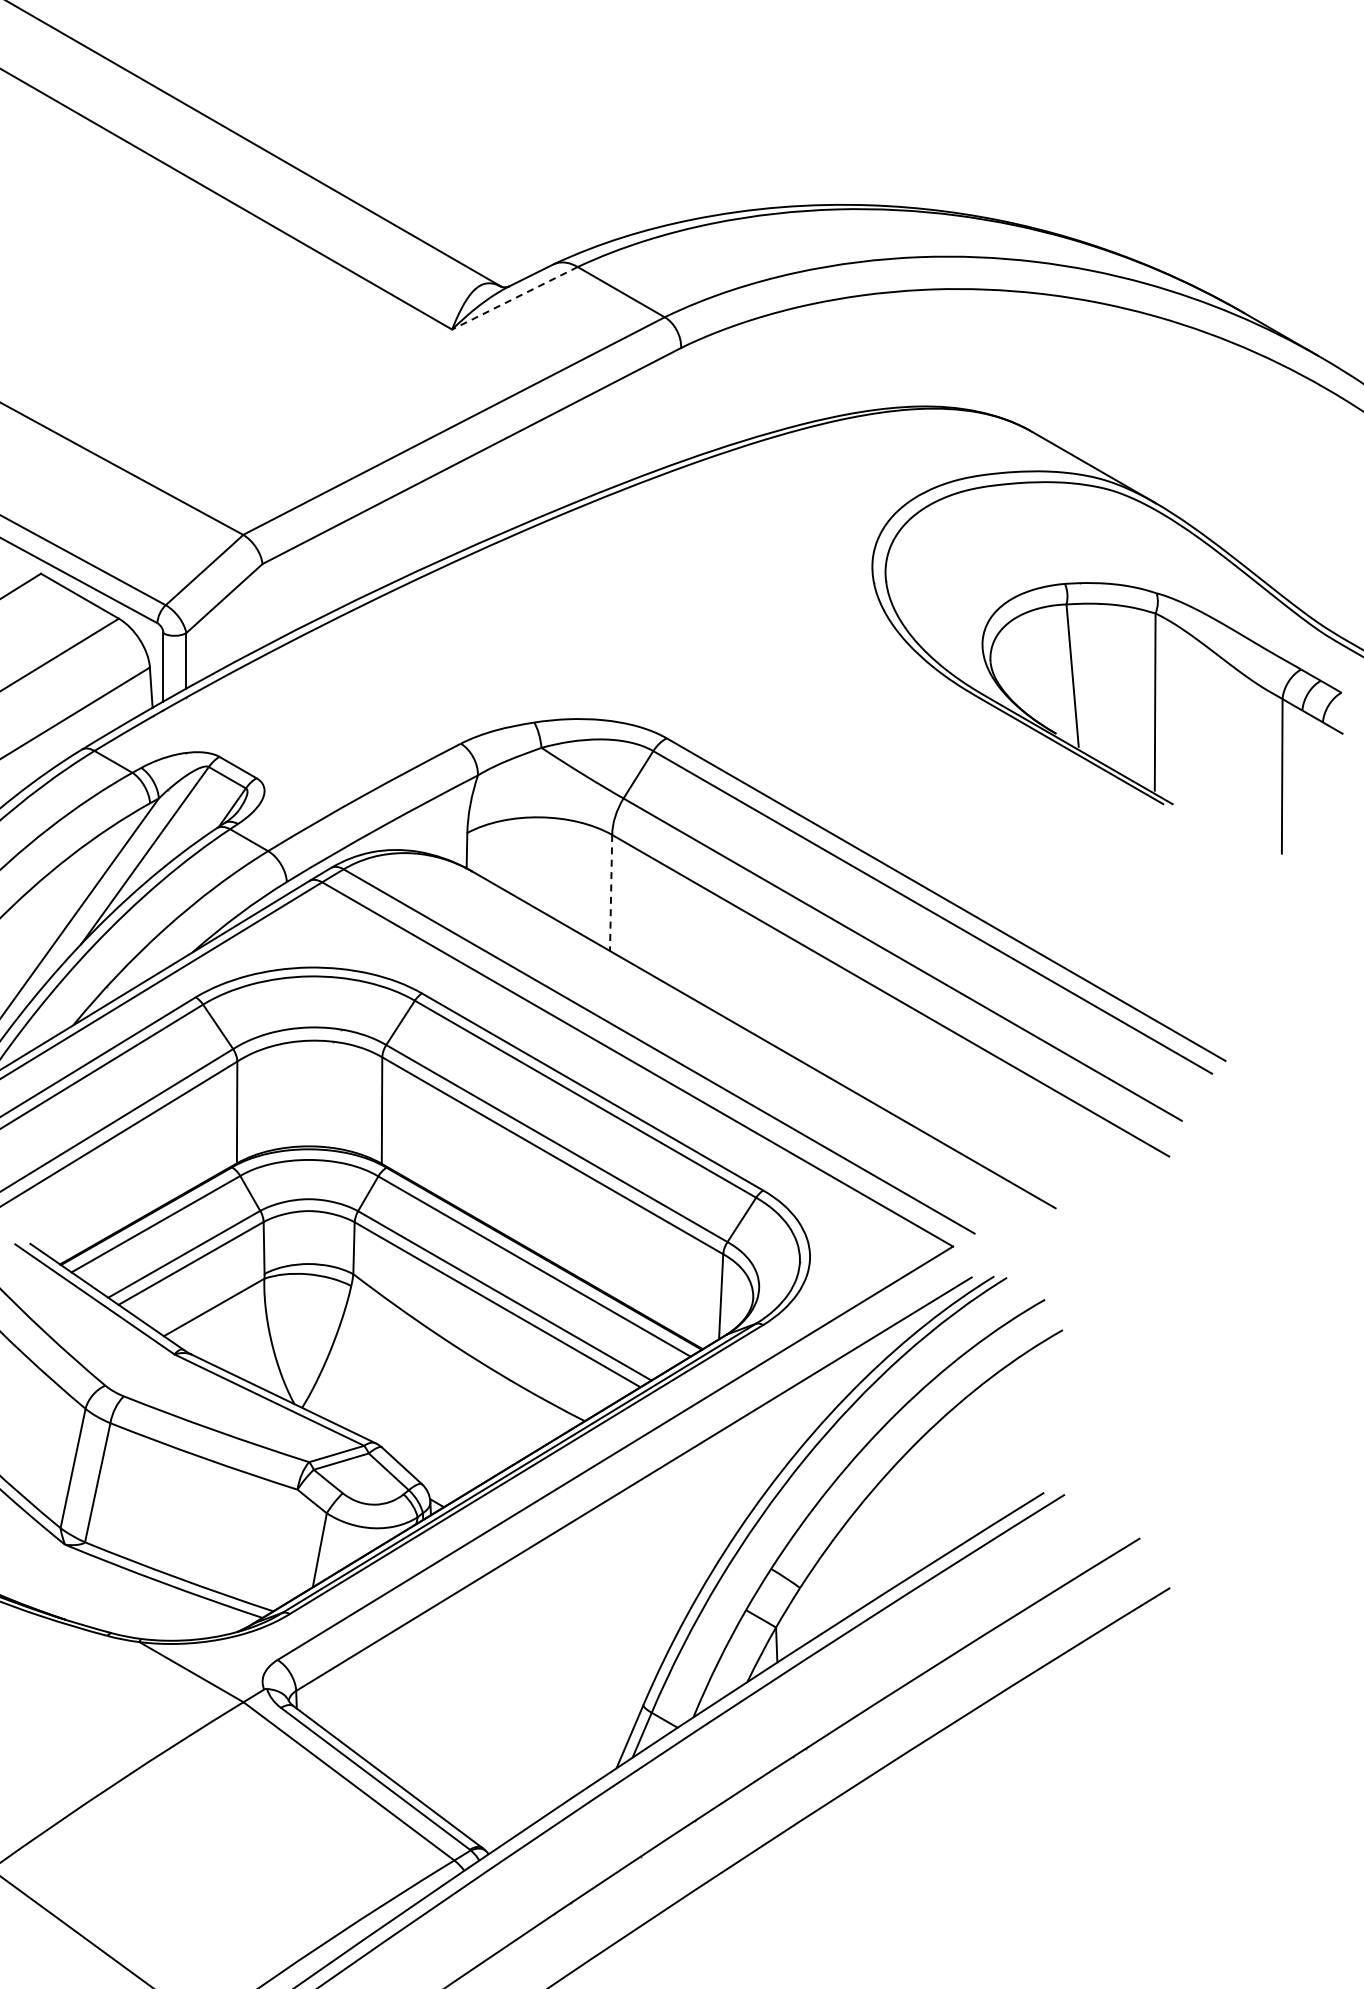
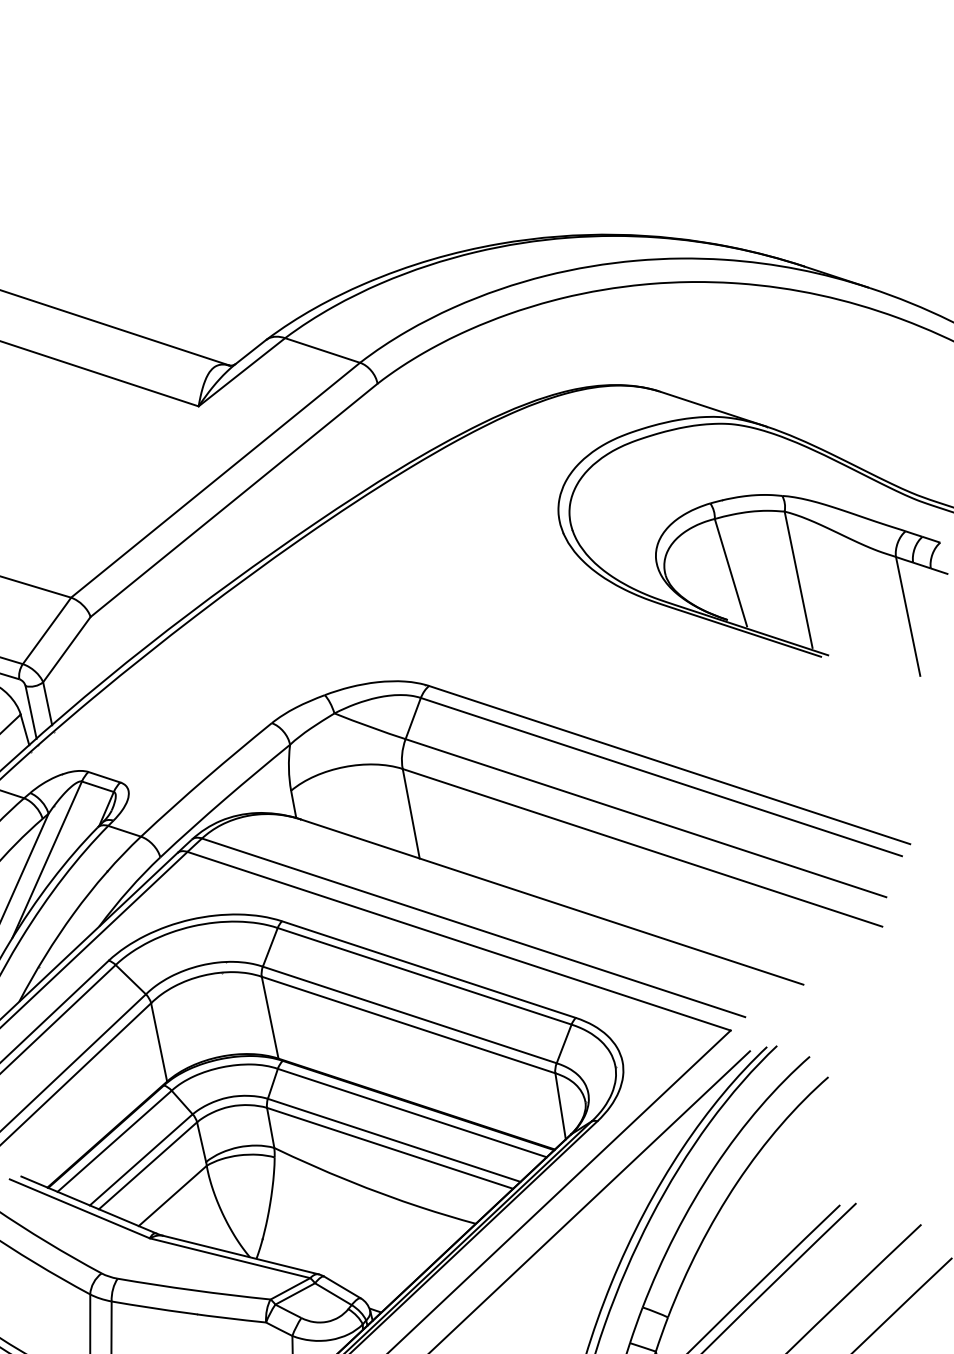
line: (514, 298) -> (241, 372), dashed -> solid
line: (611, 893) -> (411, 814), dashed -> solid

